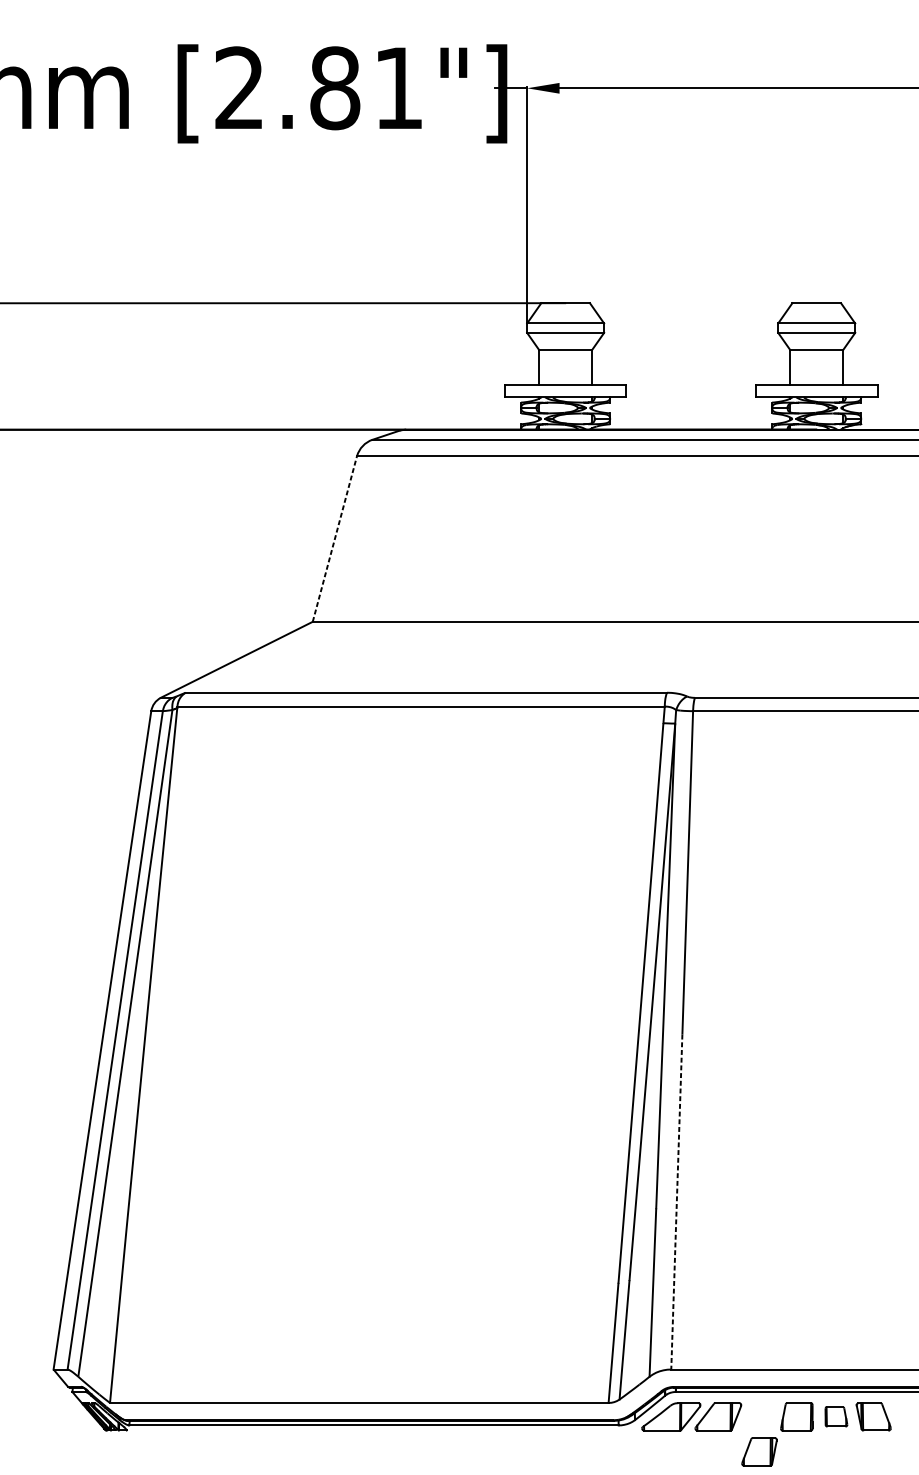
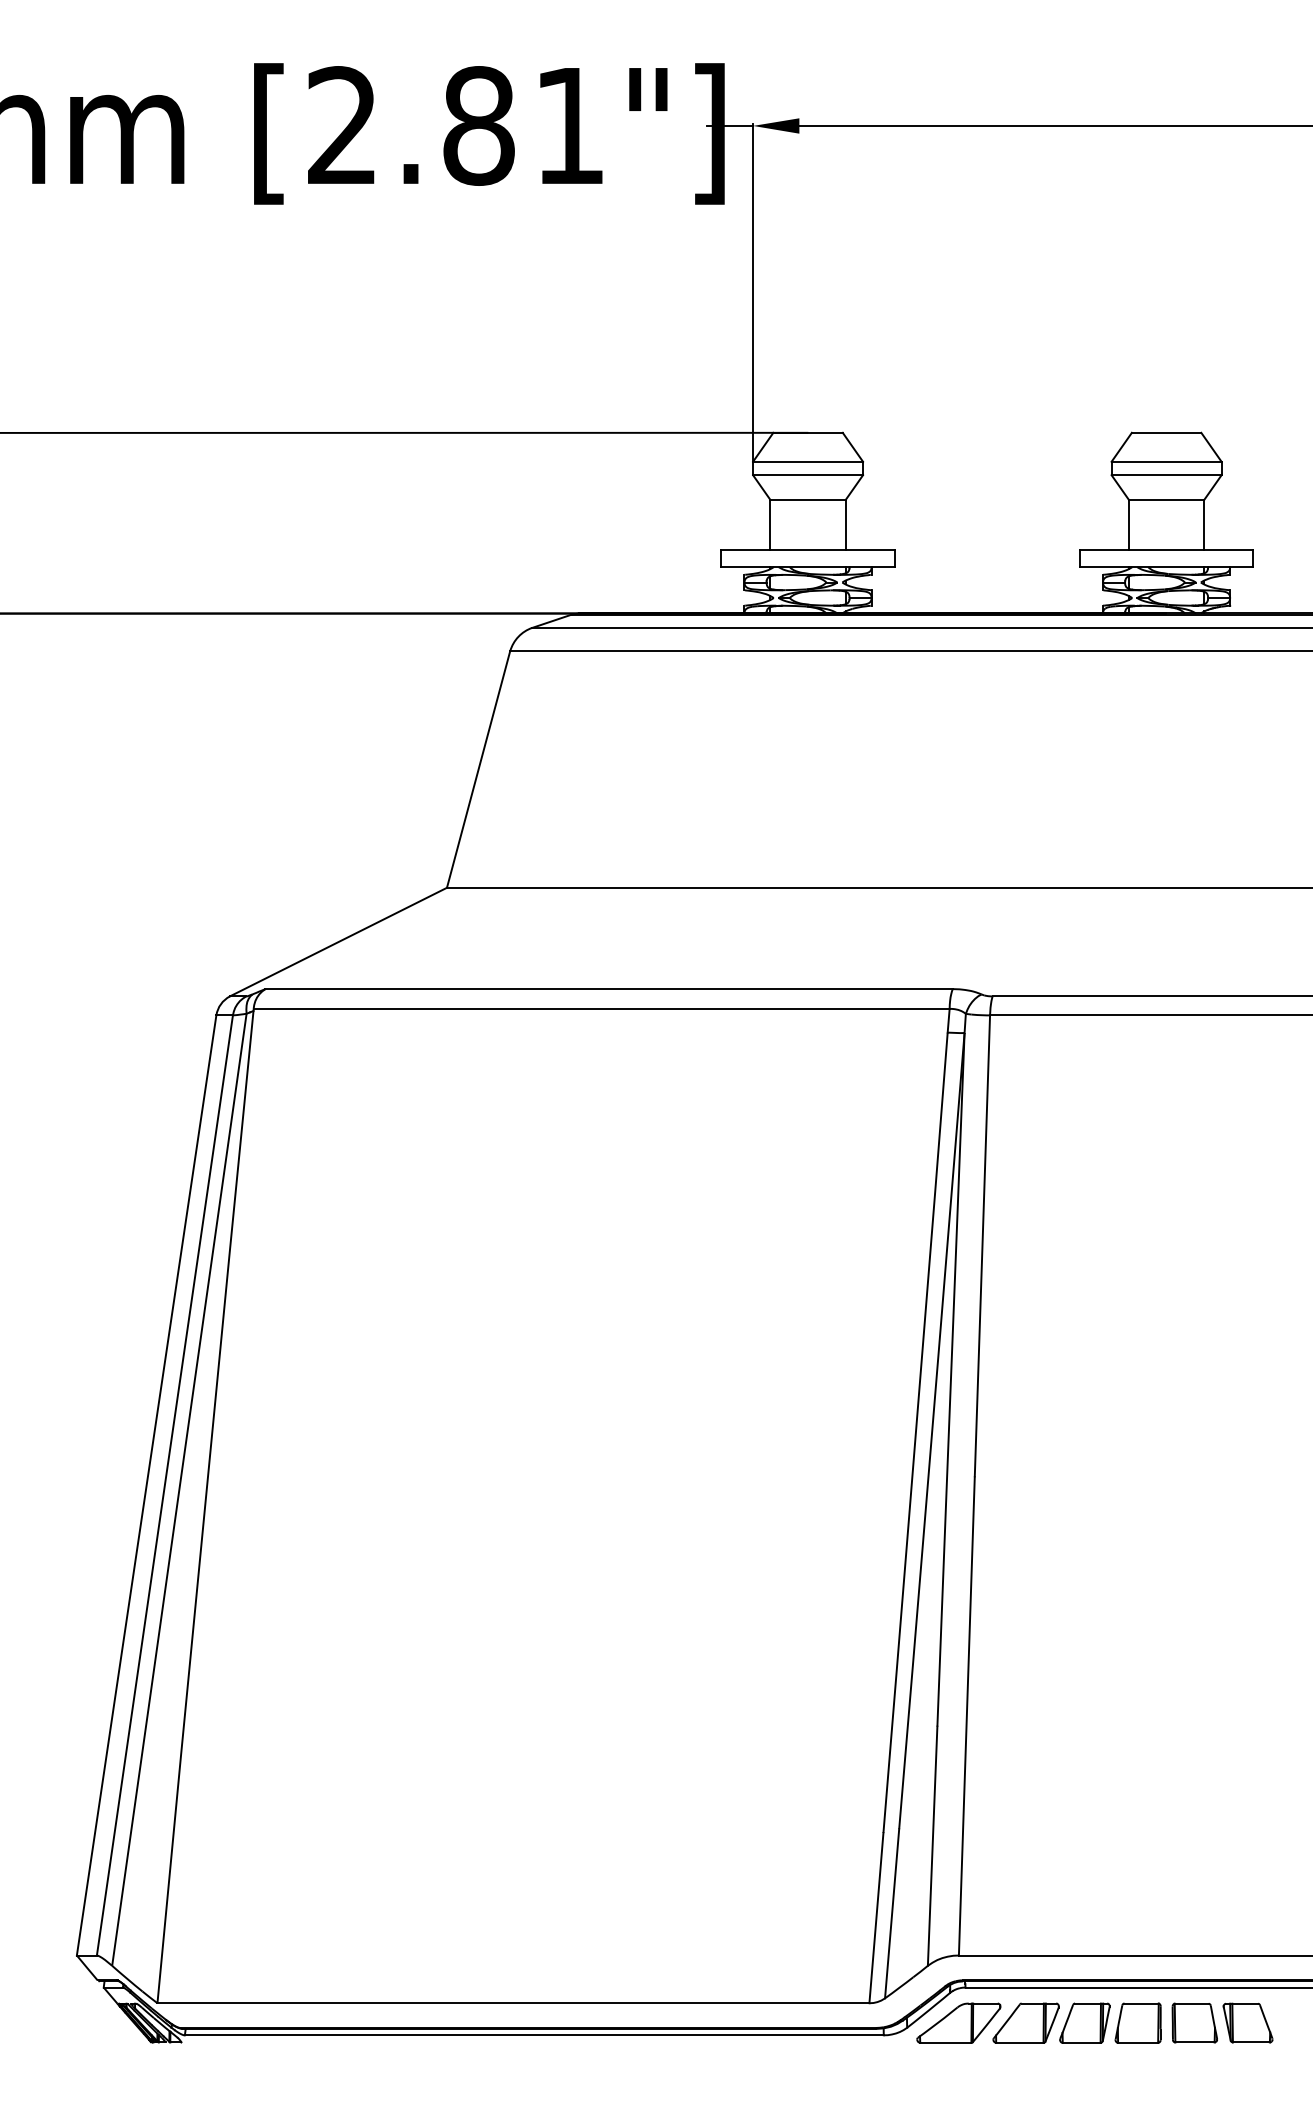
line: (334, 538) -> (478, 769), dashed -> solid
line: (676, 1202) -> (966, 1716), dashed -> solid
part: (836, 1416) -> (1194, 2022), size x1.43
part: (759, 1451) -> (1084, 2022), moved

